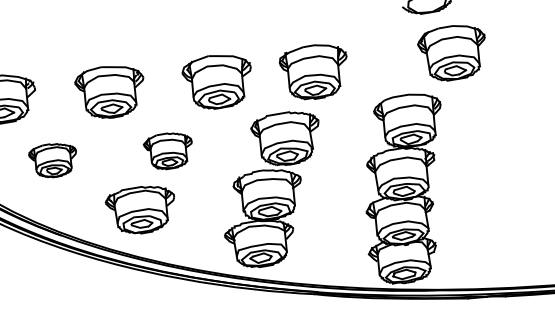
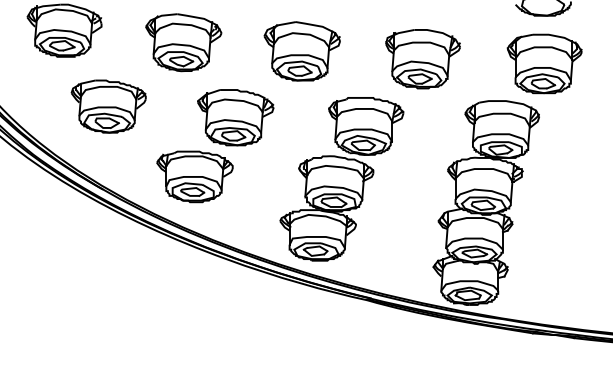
part: (453, 52) -> (544, 63), moved
part: (314, 72) -> (422, 59), moved
part: (168, 150) -> (235, 117), size x1.43
part: (53, 160) -> (108, 106), size x1.43

